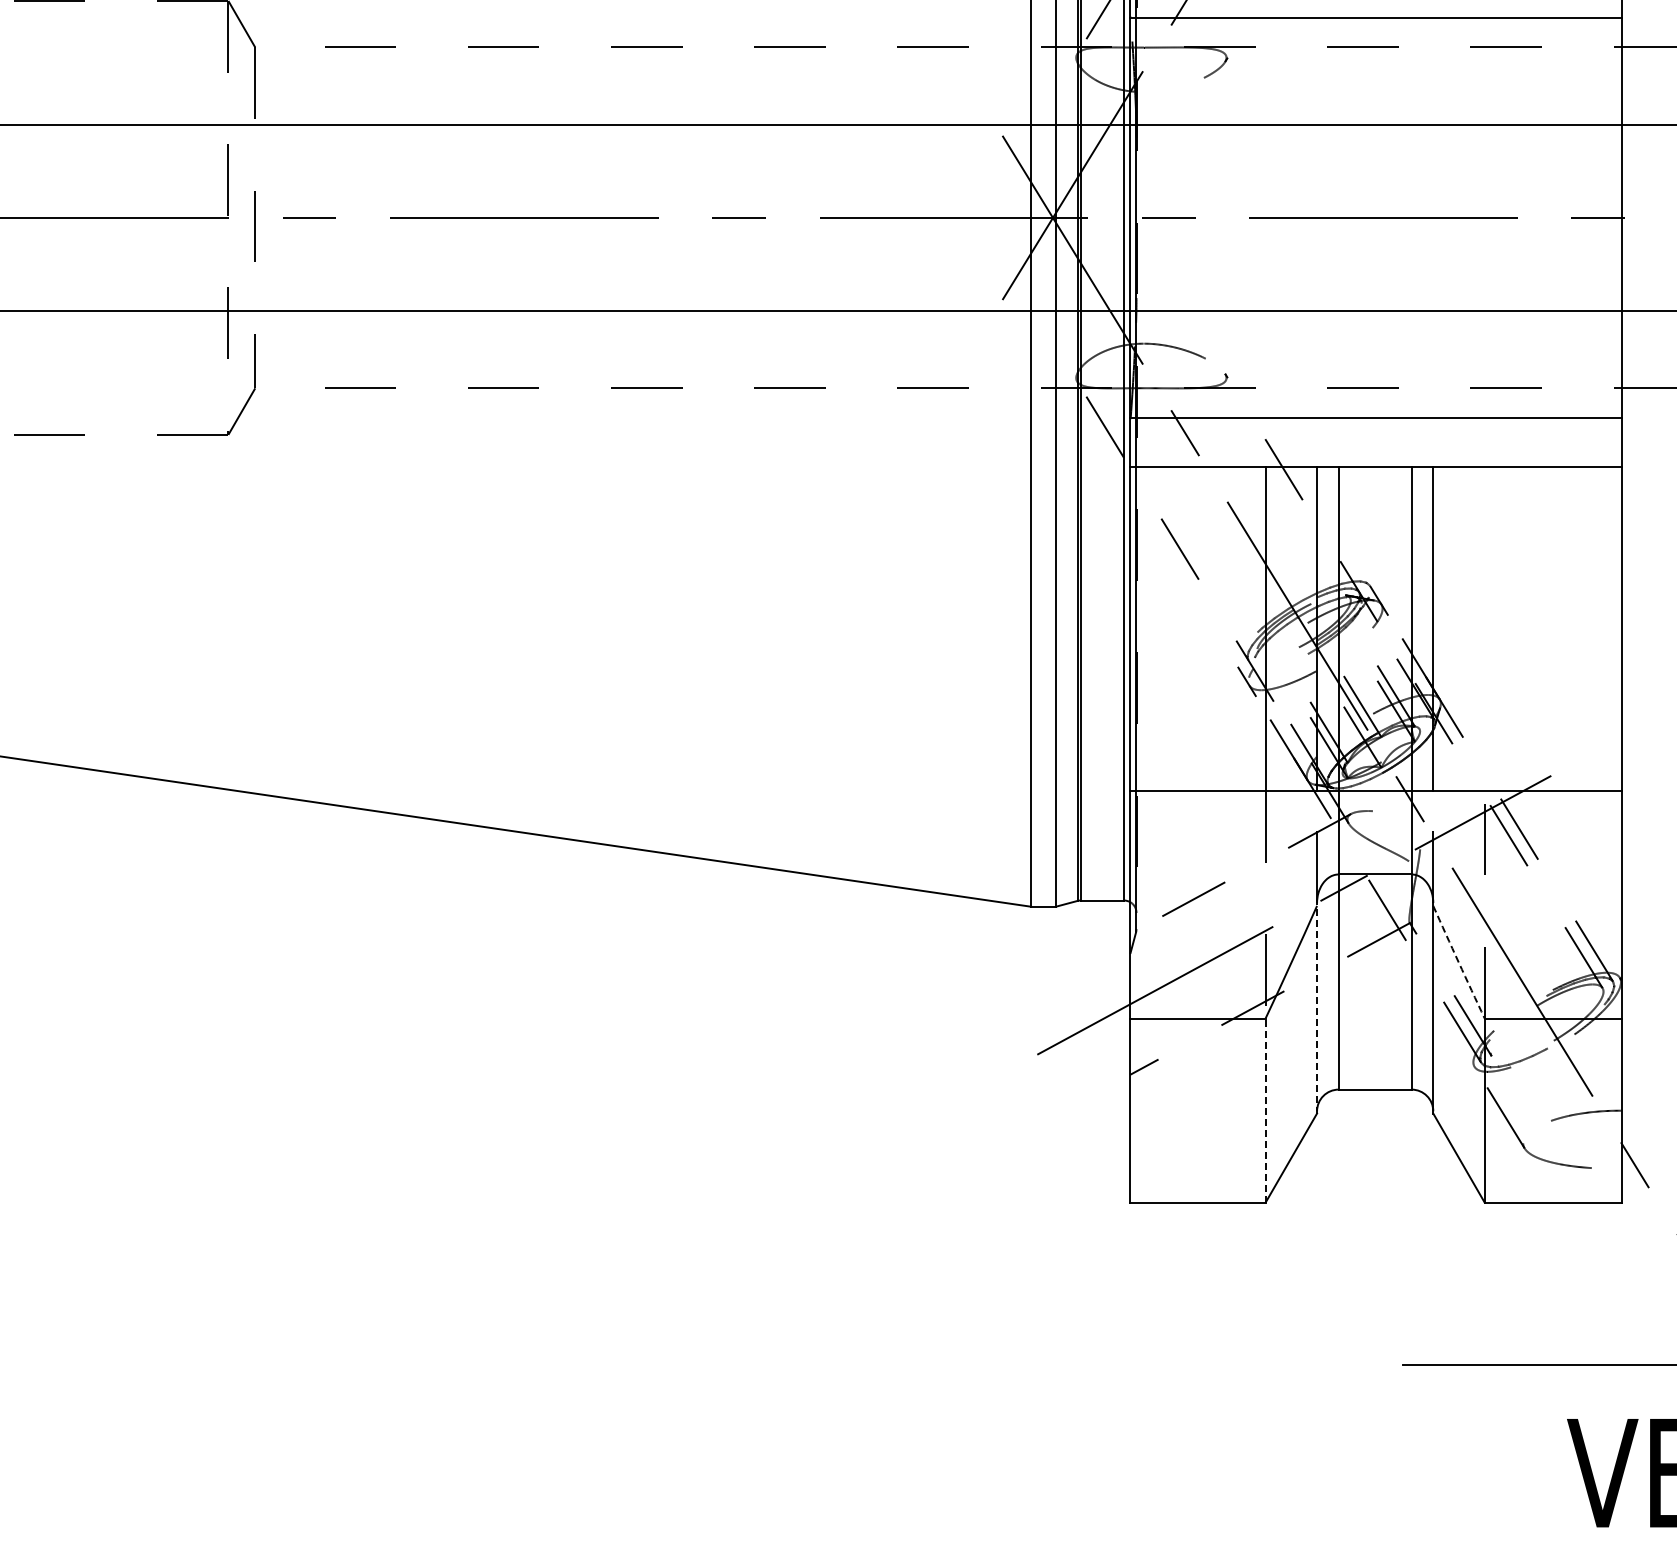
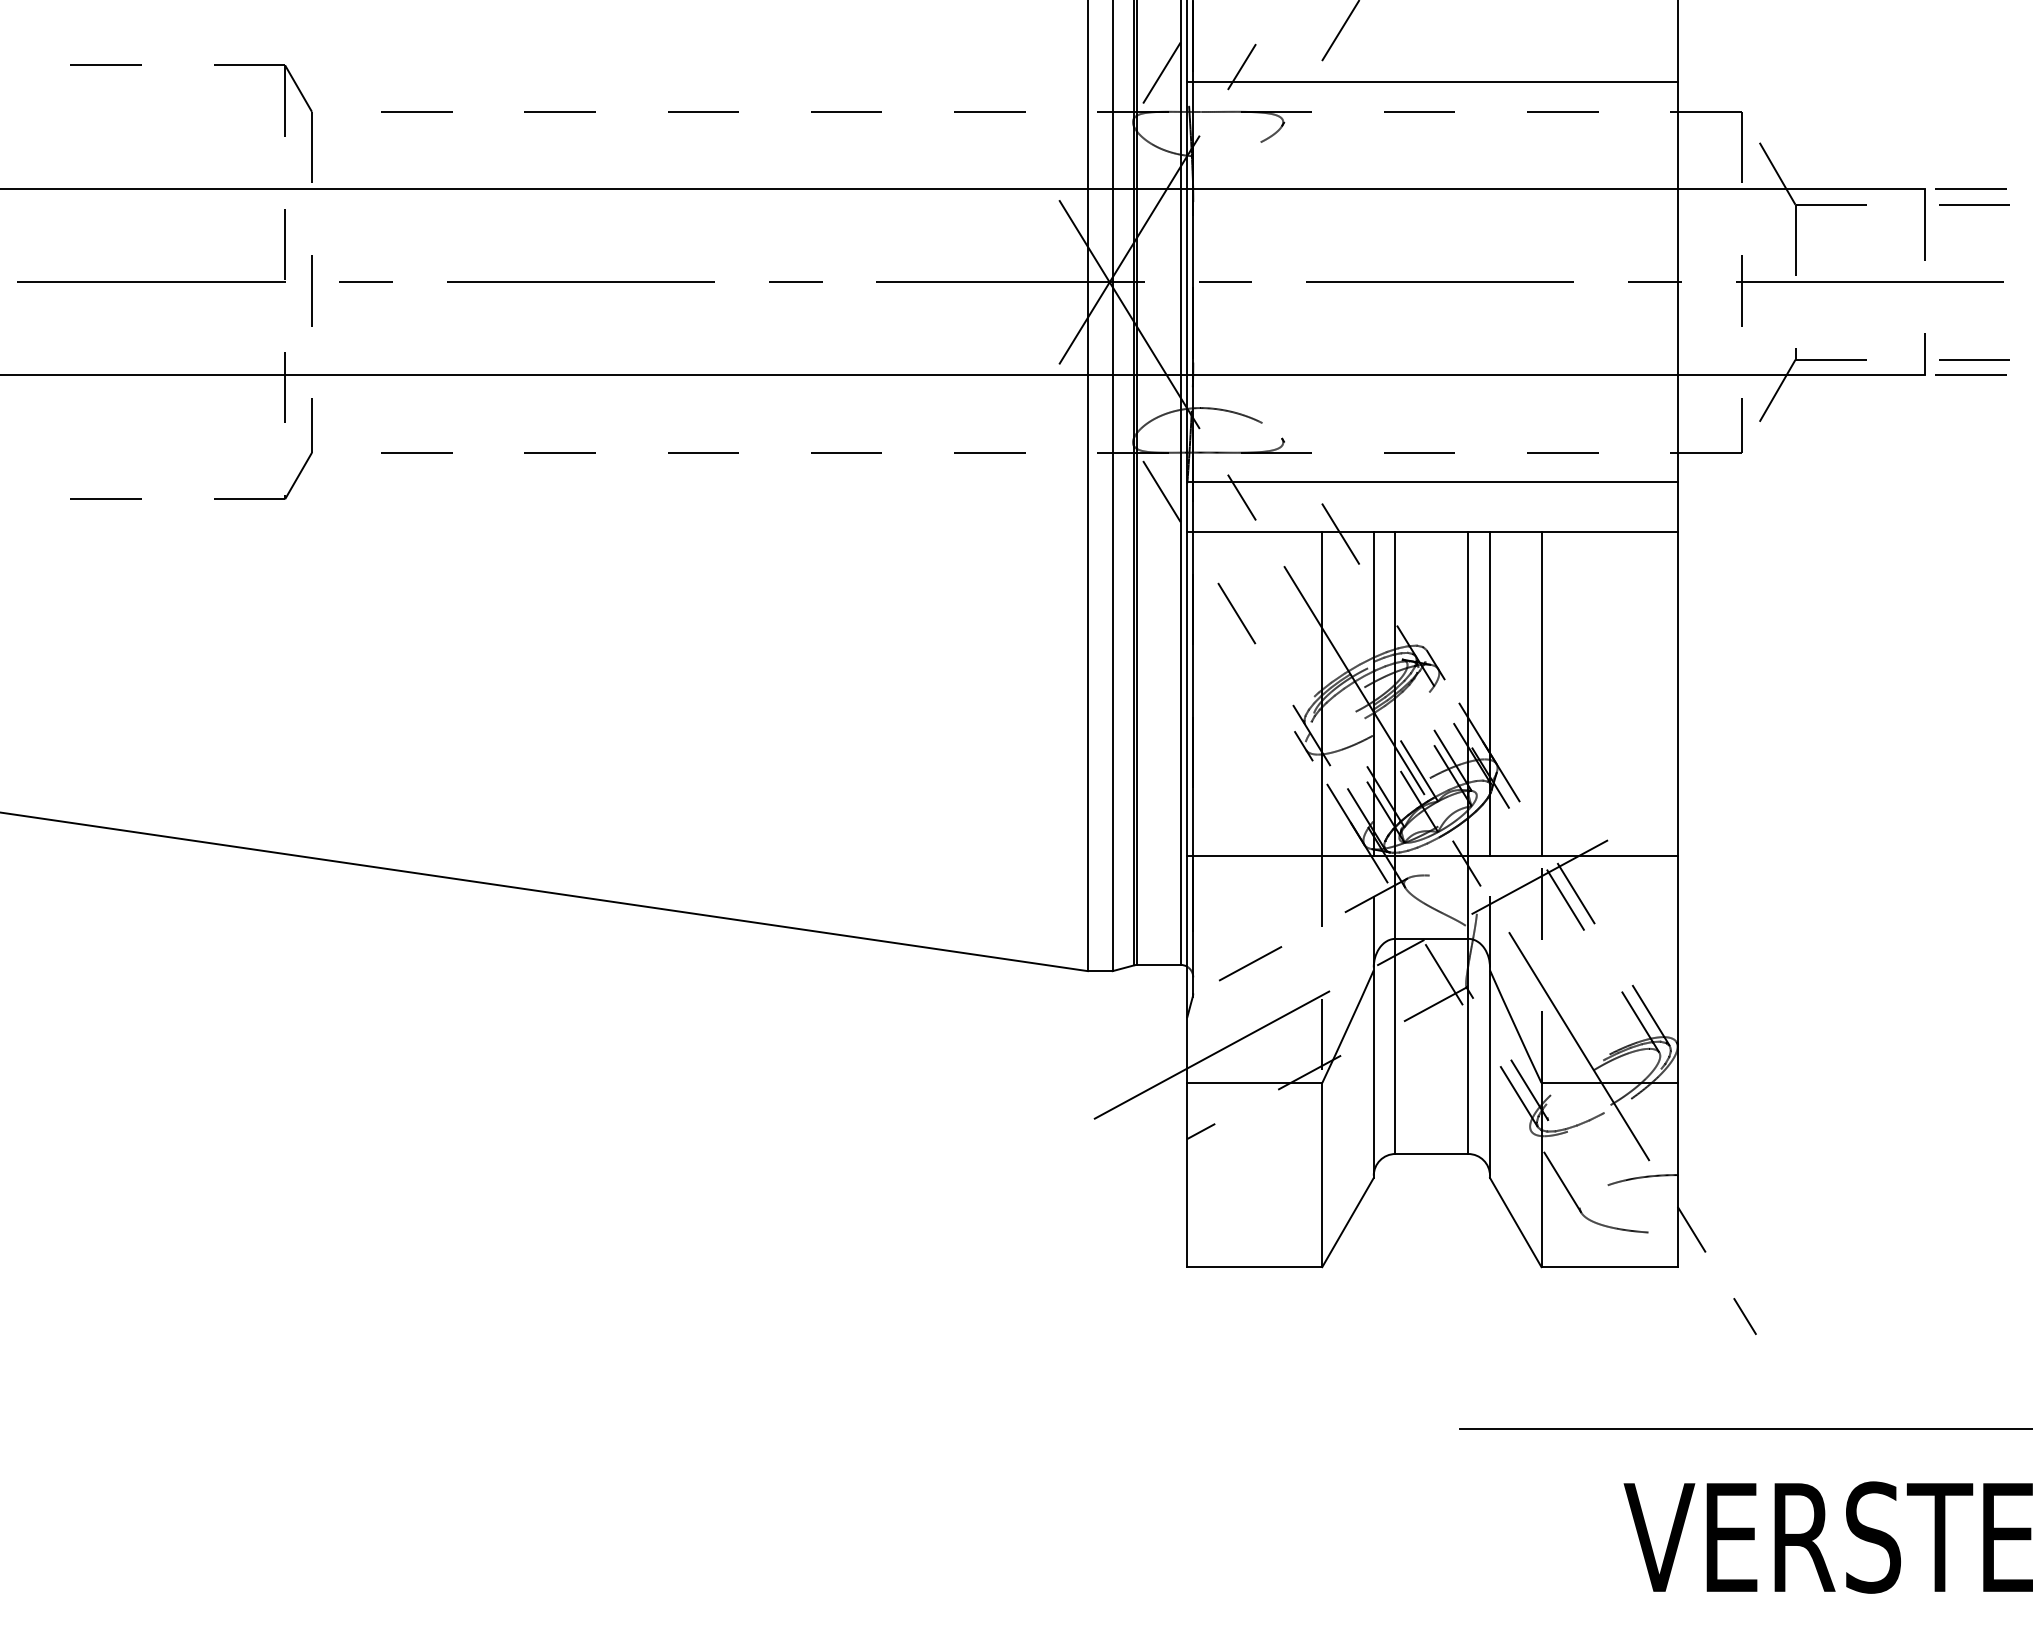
line: (1484, 629) -> (1541, 693), added
arc: (1458, 962) -> (1515, 1026), dashed -> solid
line: (1316, 1008) -> (1373, 1072), dashed -> solid
line: (1265, 1110) -> (1322, 1174), dashed -> solid

